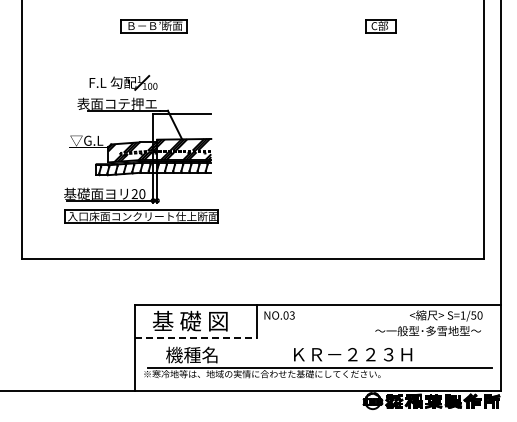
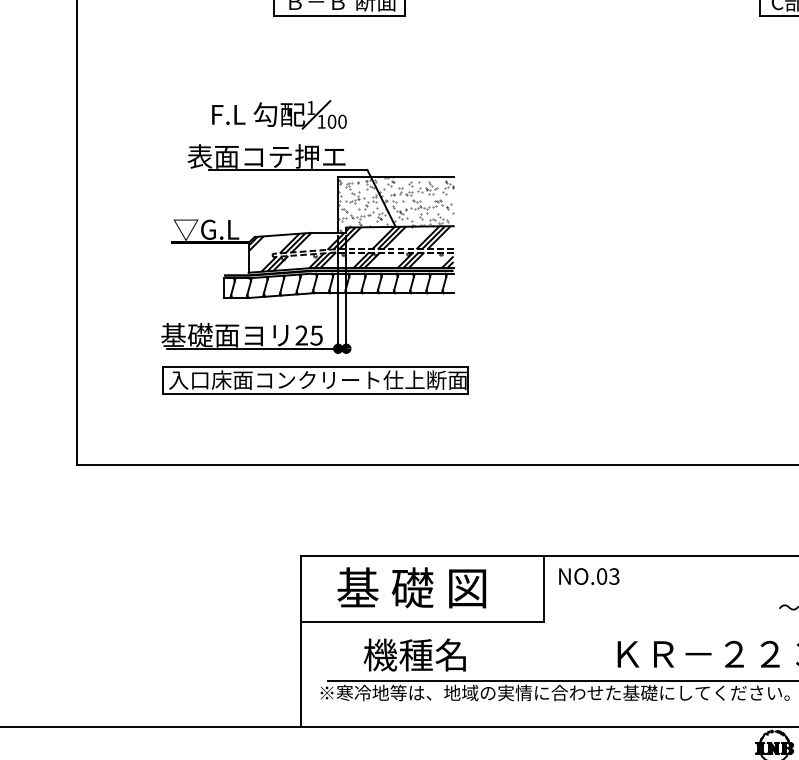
hatch: (182, 127) -> (396, 203), added
text: (142, 194) -> (317, 336), 20 -> 25
line: (196, 338) -> (424, 622), dashed -> solid

